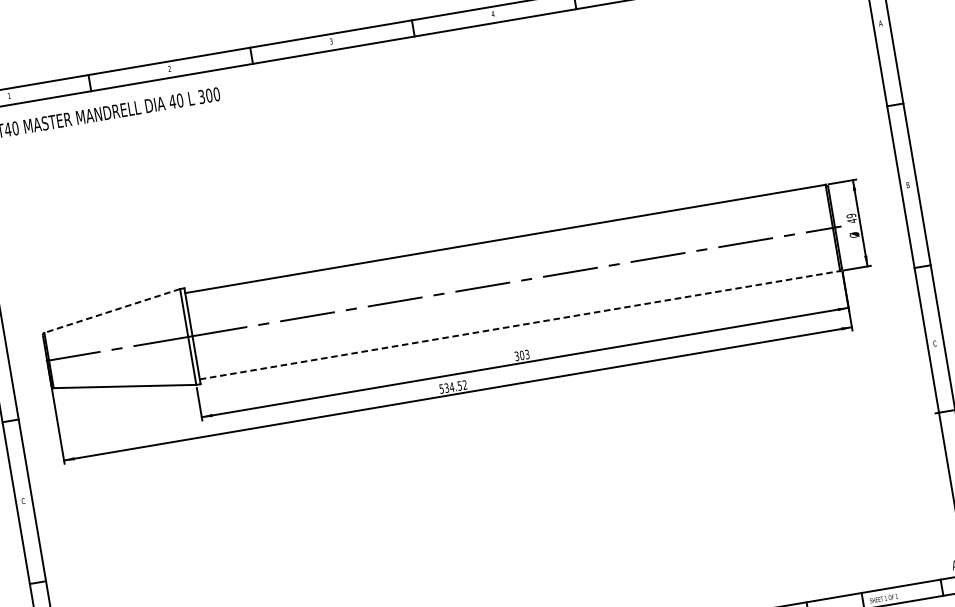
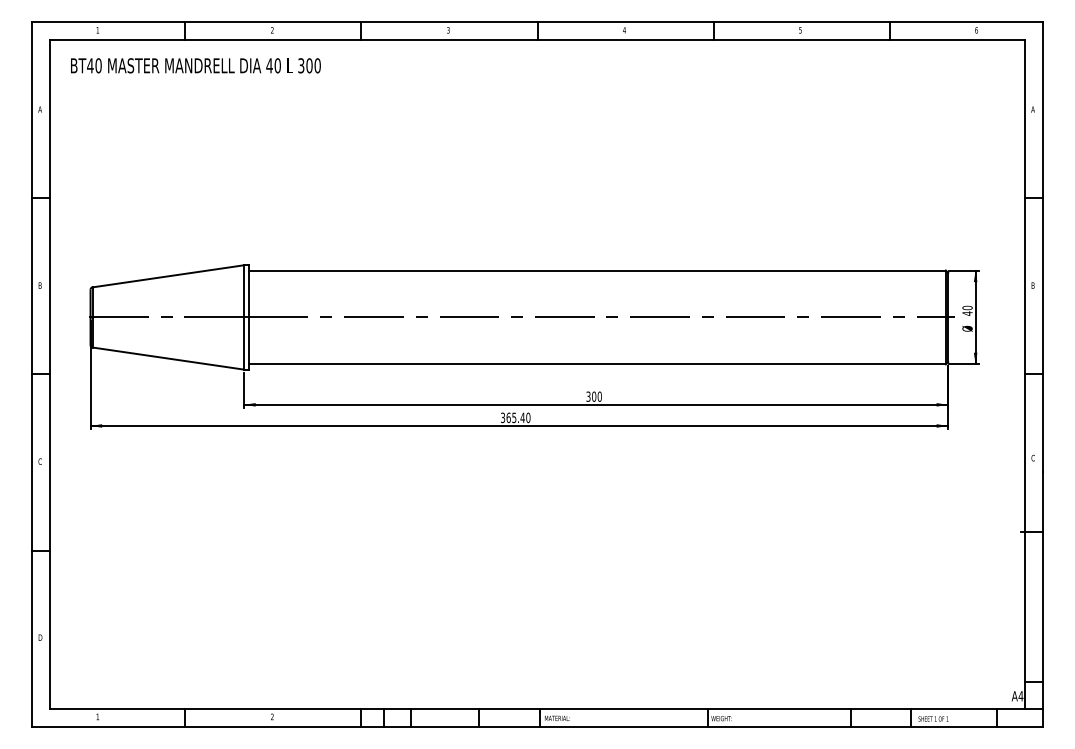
text: (851, 216) -> (967, 308), 49 -> 40
line: (112, 311) -> (168, 276), dashed -> solid
line: (520, 325) -> (597, 364), dashed -> solid
text: (527, 354) -> (599, 396), 303 -> 300
text: (453, 386) -> (515, 417), 534.52 -> 365.40

